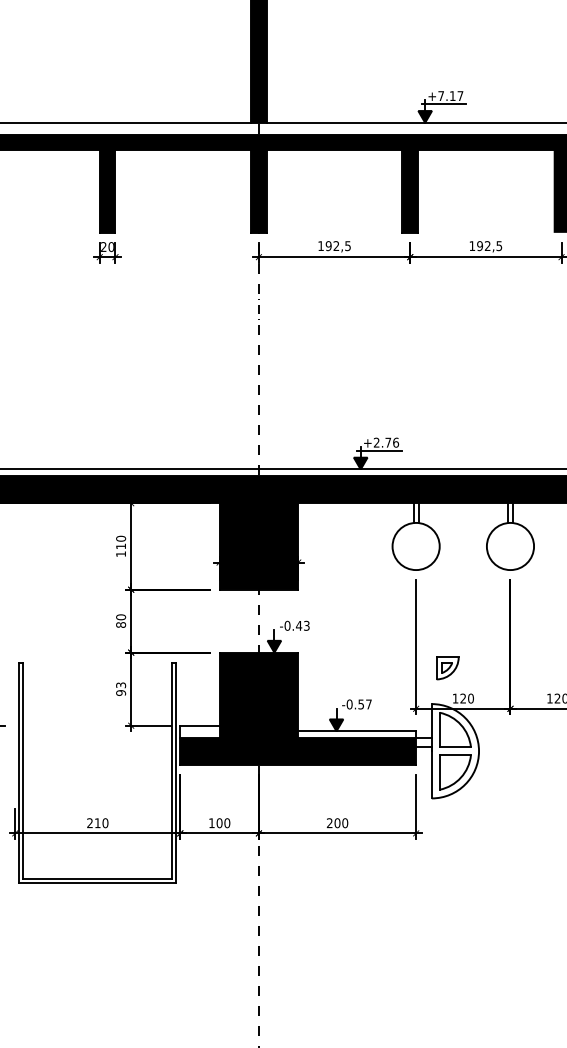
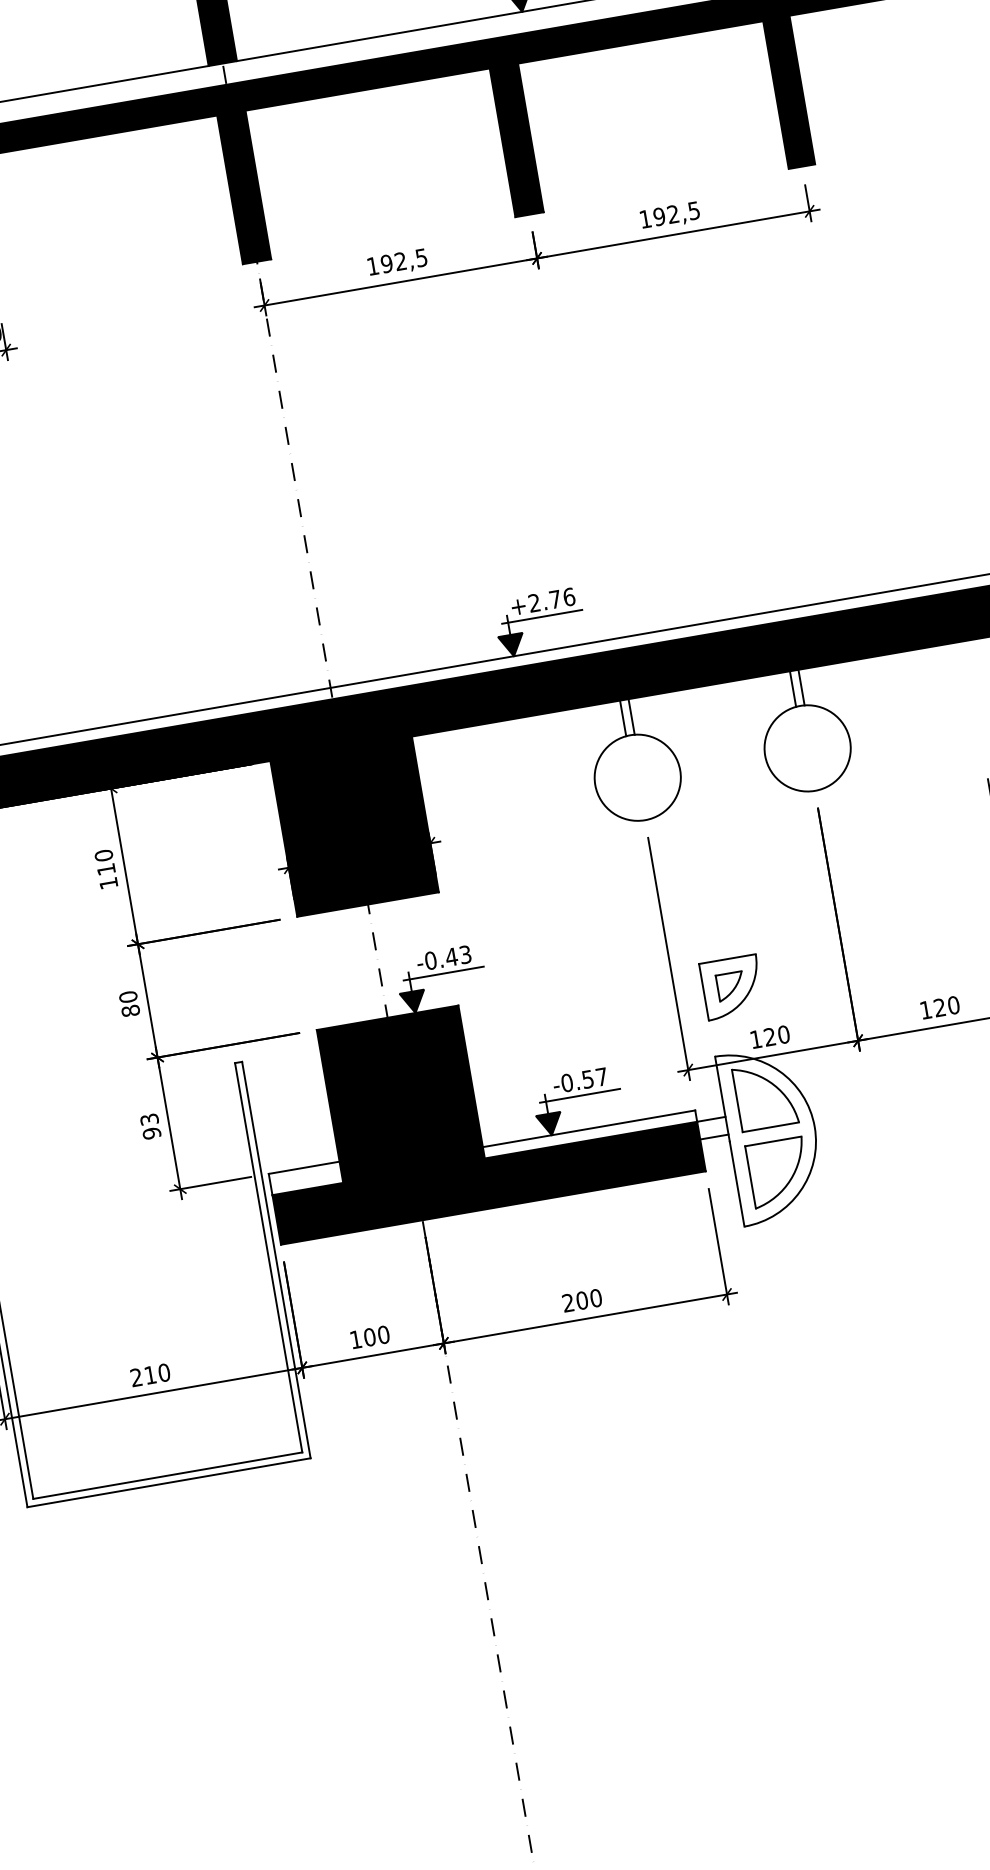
line: (293, 634) -> (444, 974), added
part: (447, 668) -> (732, 987), size x1.43
line: (355, 712) -> (580, 1095), added

